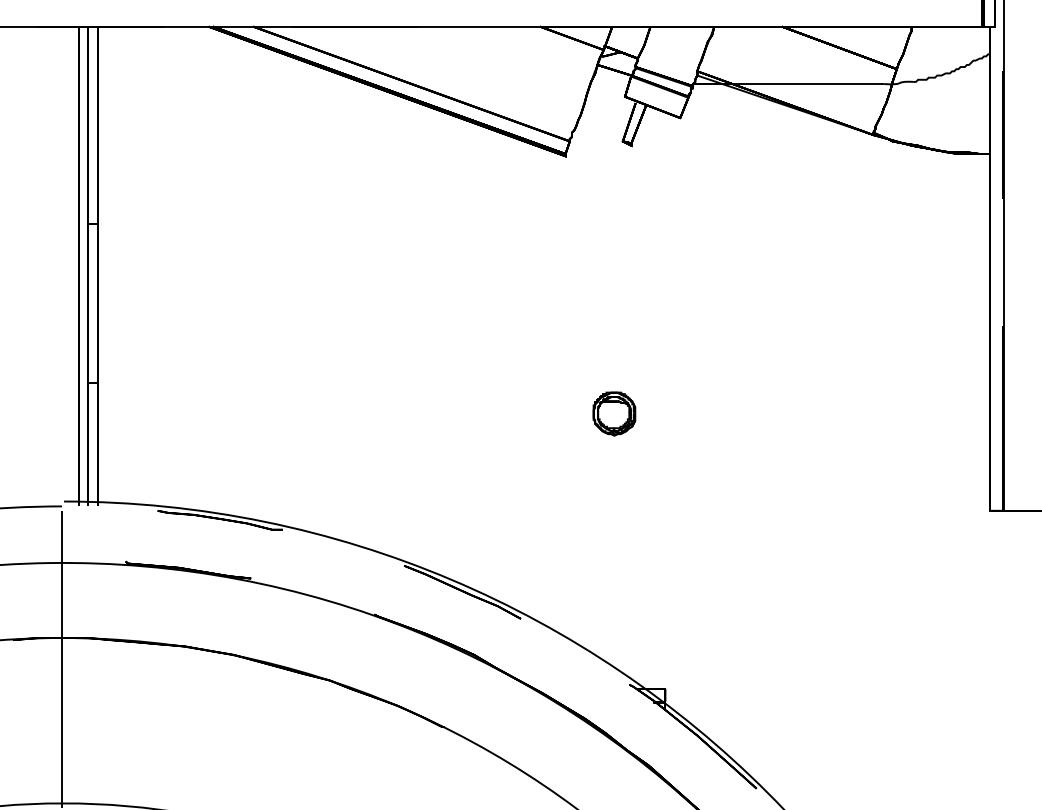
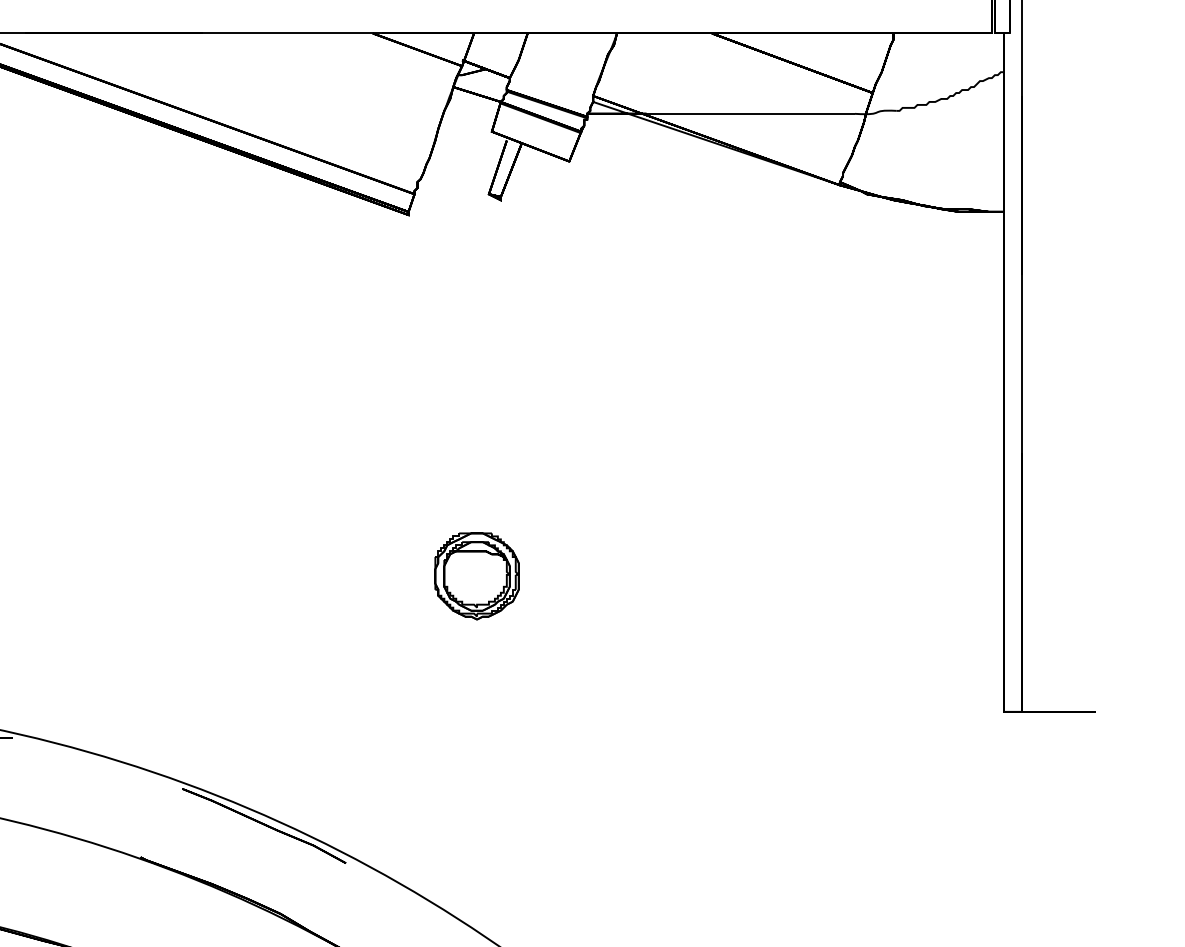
part: (614, 413) -> (477, 575), size x1.43

